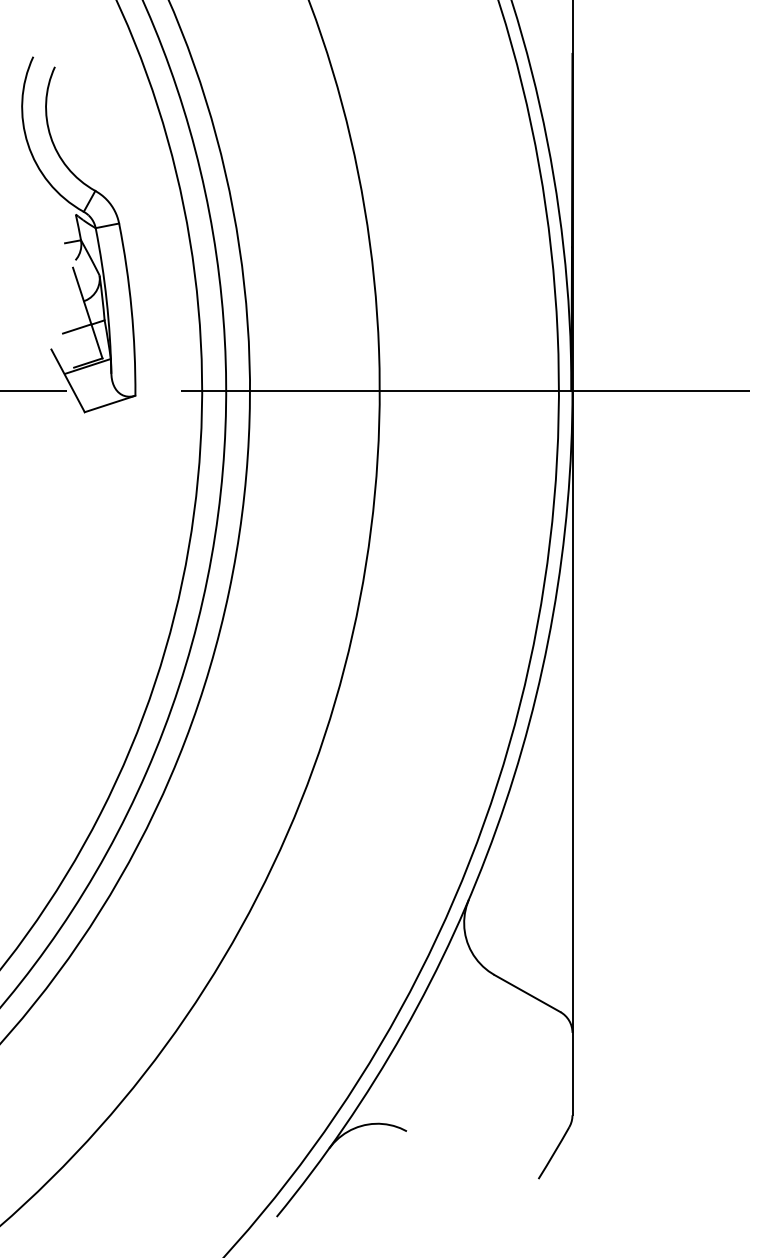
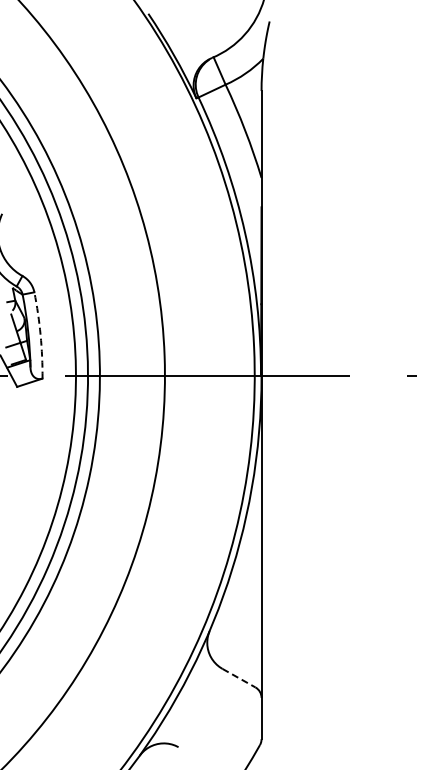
arc: (131, 309) -> (40, 335), solid -> dashed
line: (526, 994) -> (238, 678), solid -> dashed

